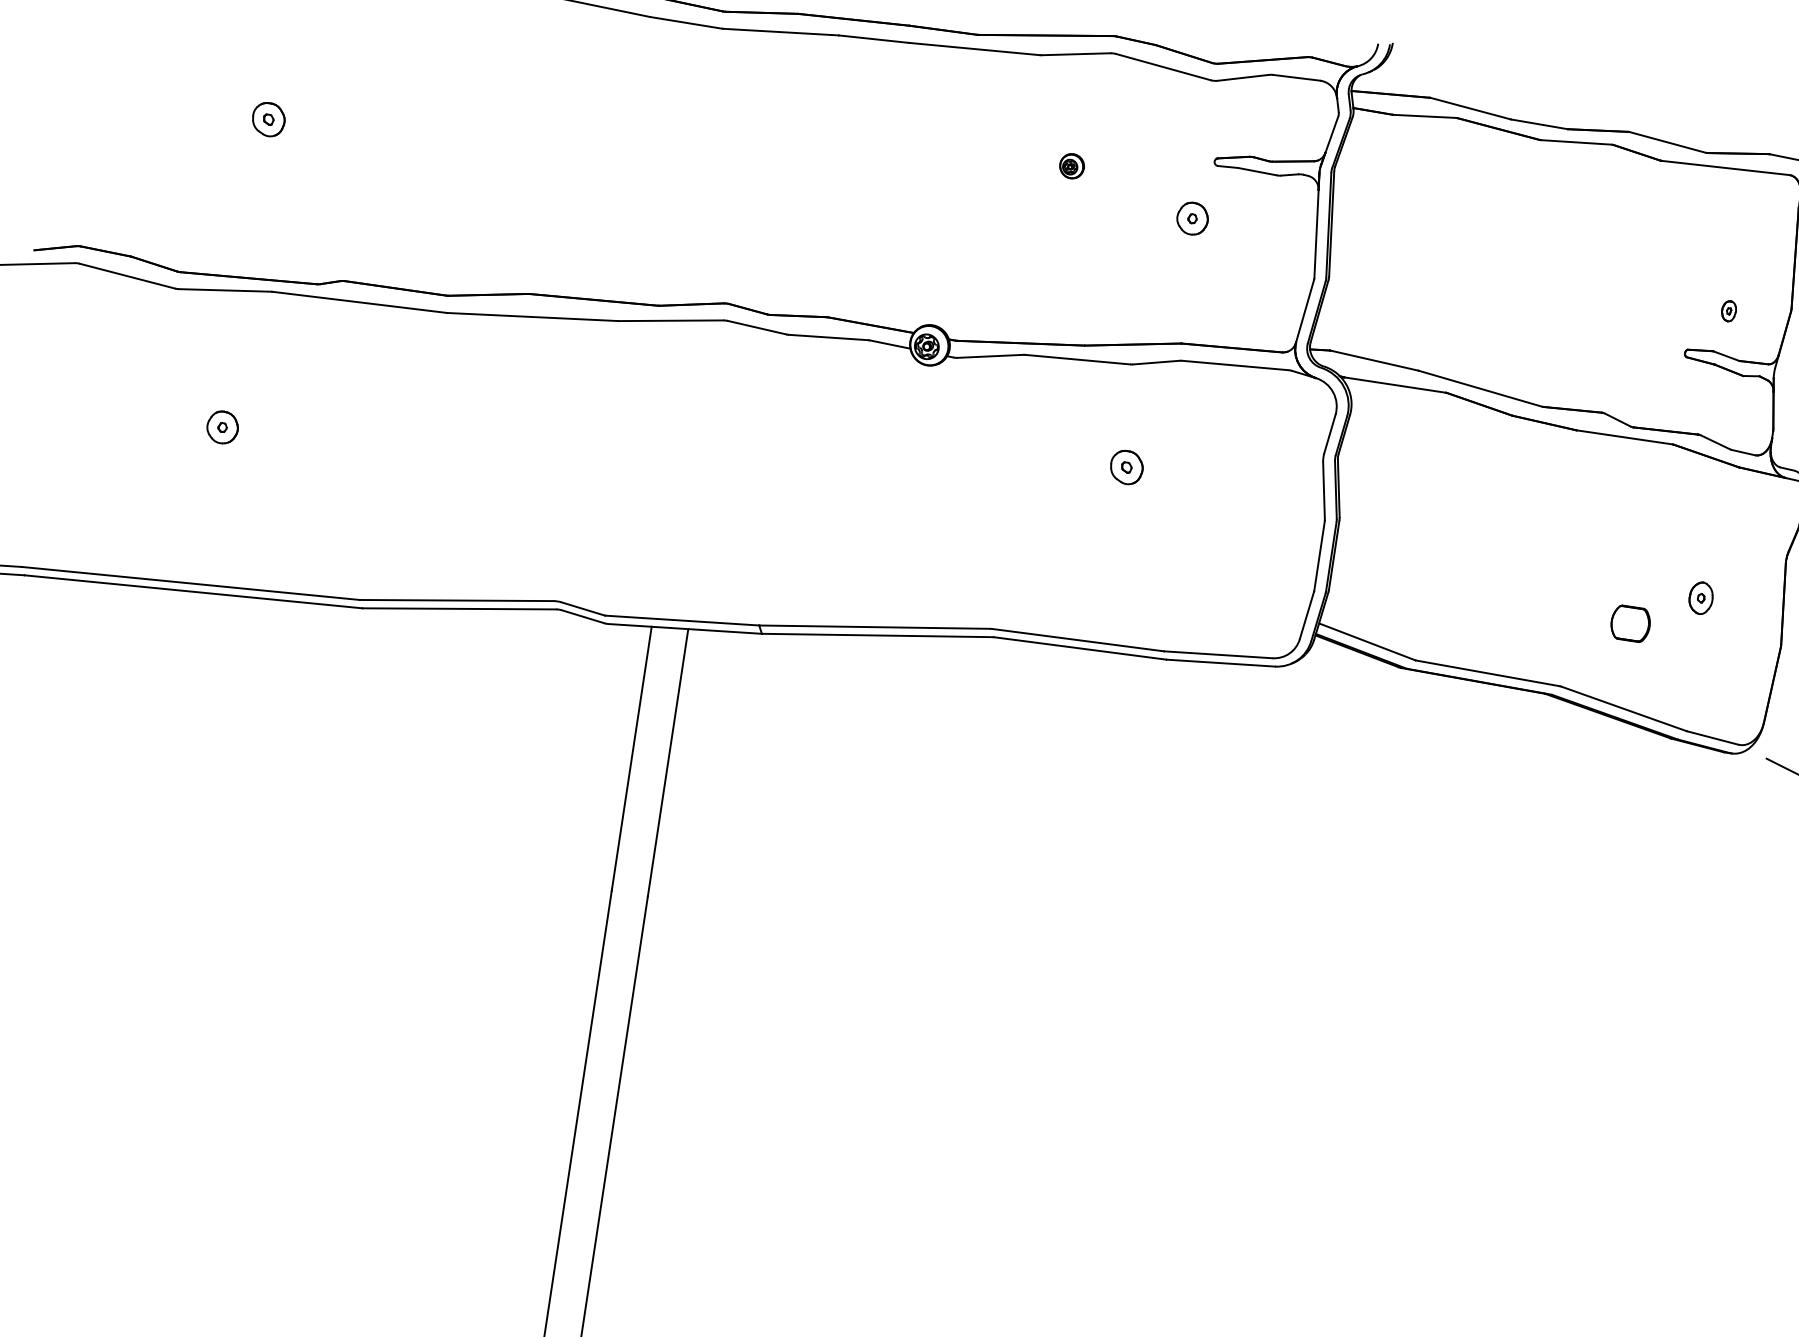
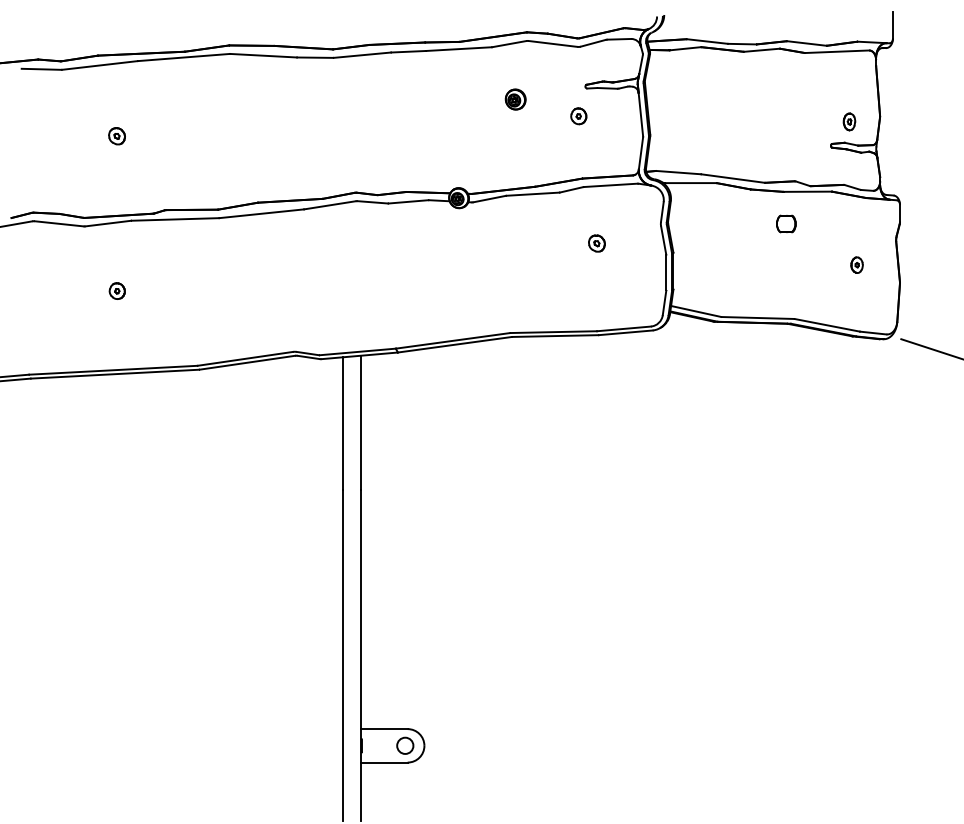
part: (1071, 166) -> (515, 99), size x1.67
part: (1729, 310) -> (849, 121), size x1.67
part: (1125, 467) -> (596, 243), moved
part: (1631, 622) -> (786, 223), moved

